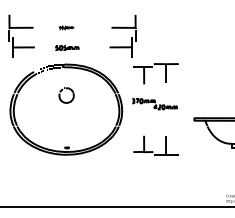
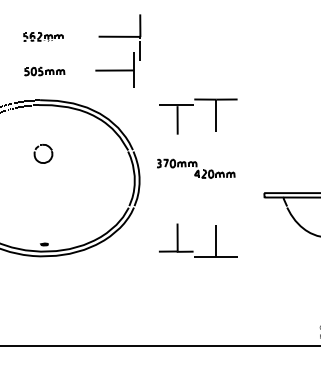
part: (66, 27) -> (43, 36), size x1.67
part: (122, 28) -> (117, 37), moved
part: (66, 95) -> (43, 153), size x0.71

